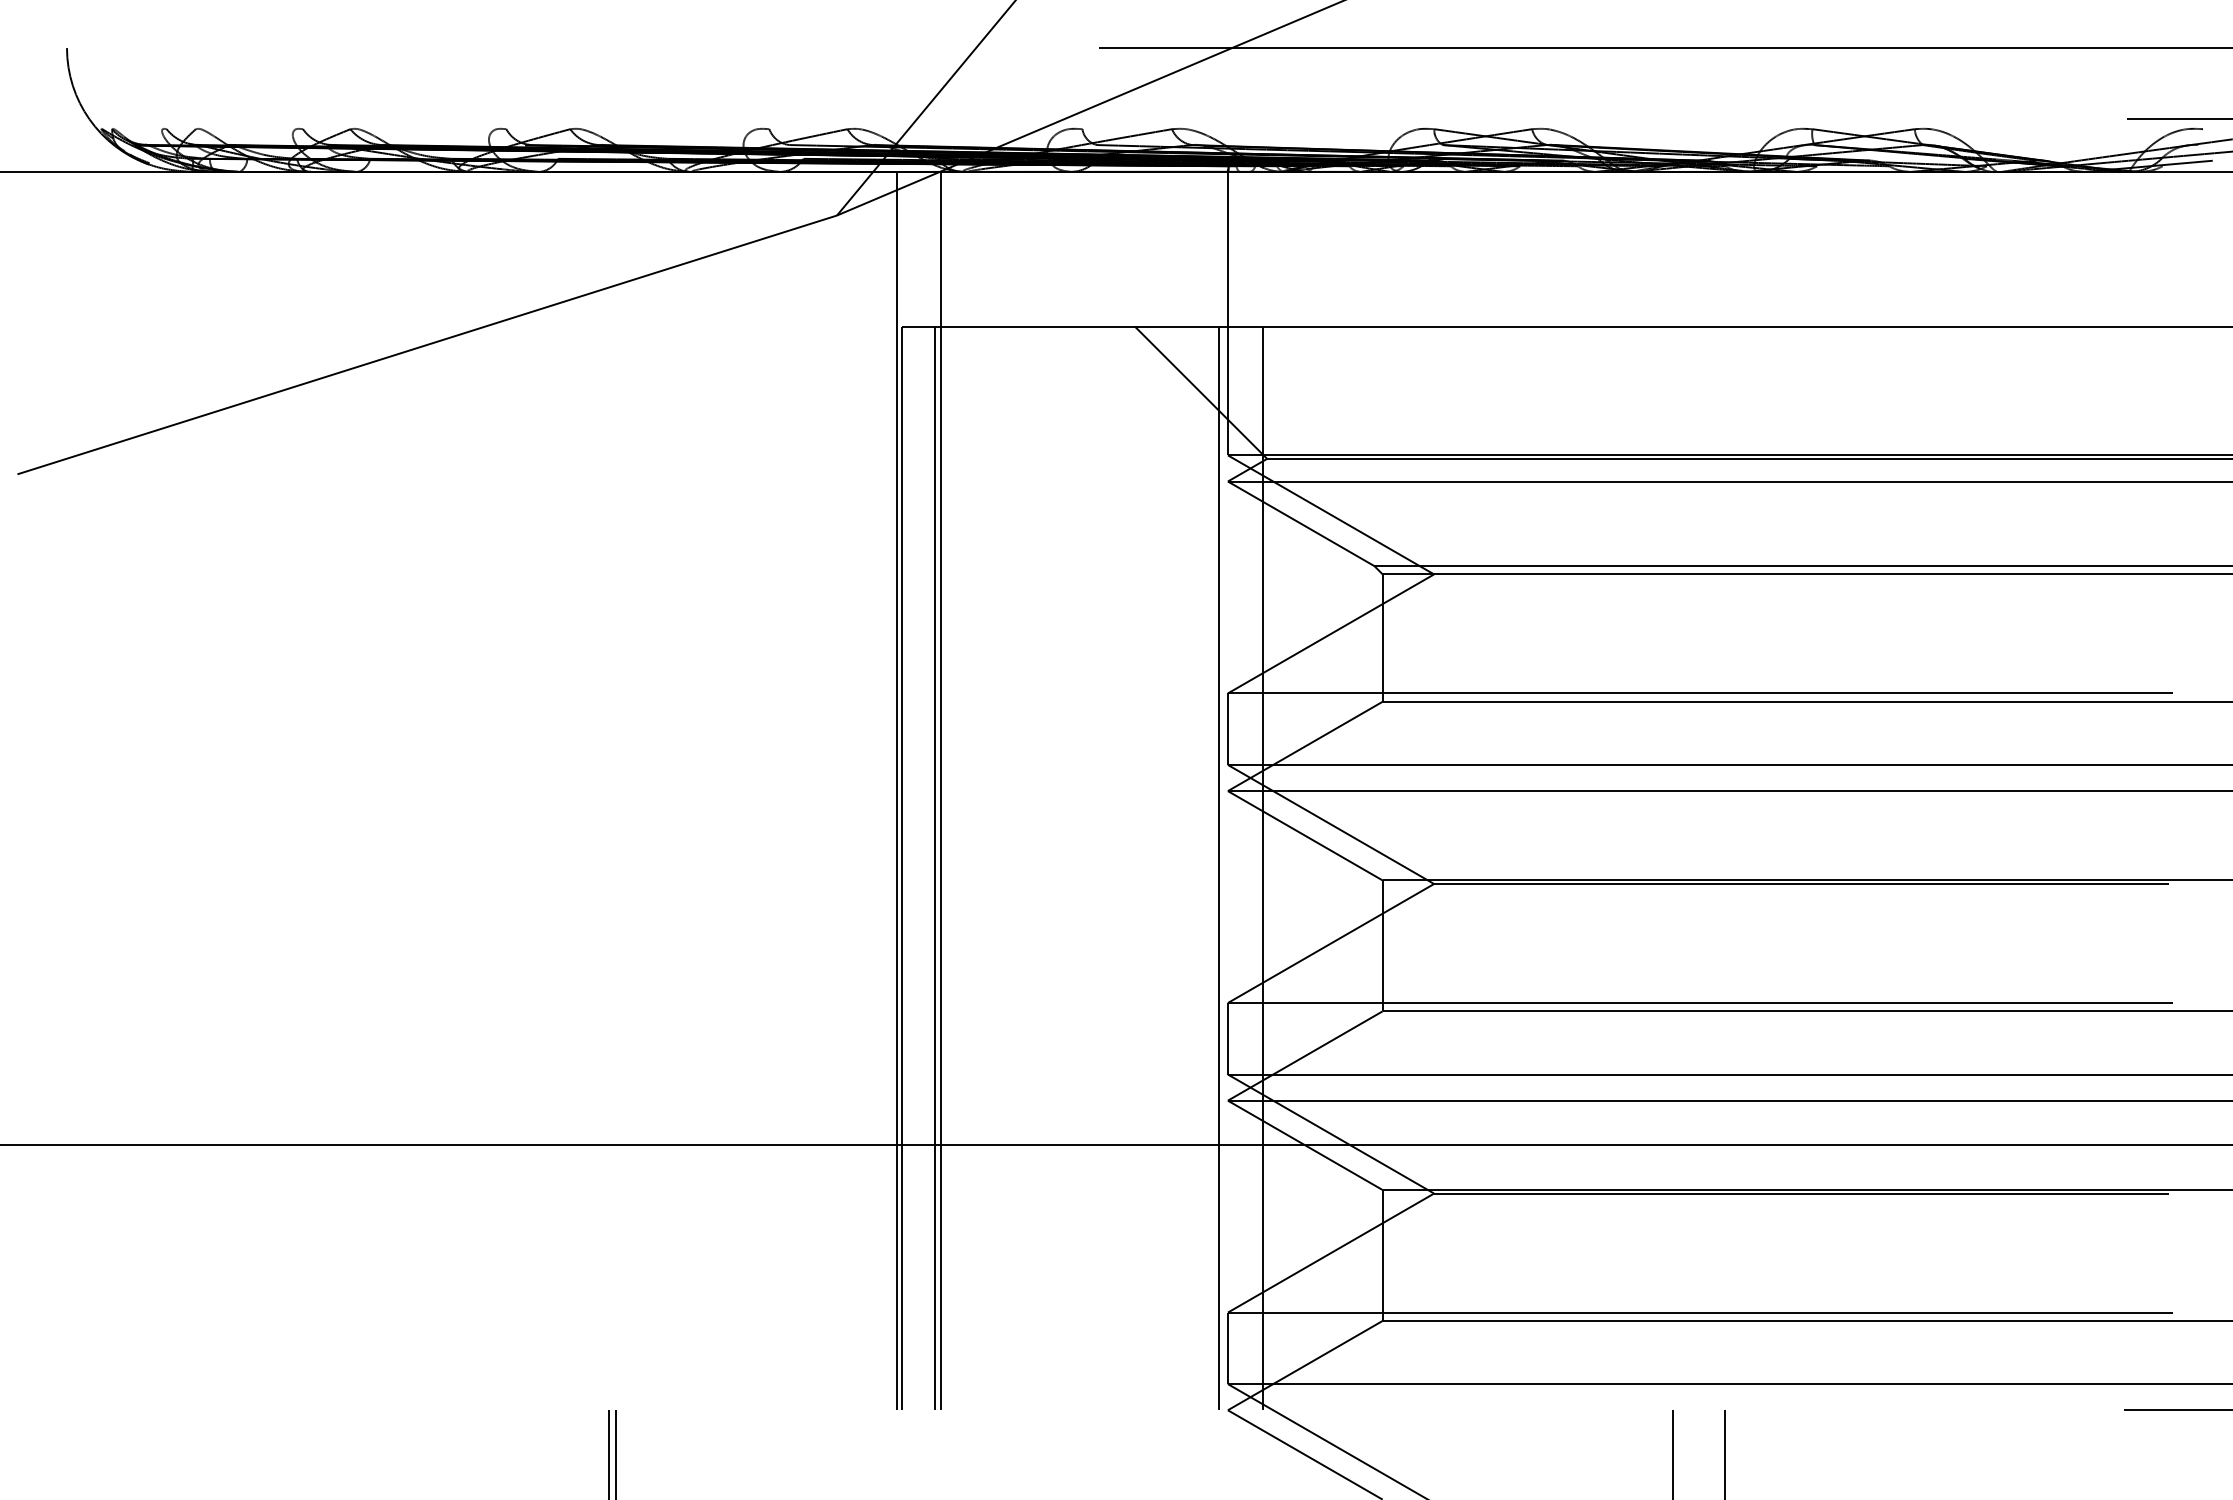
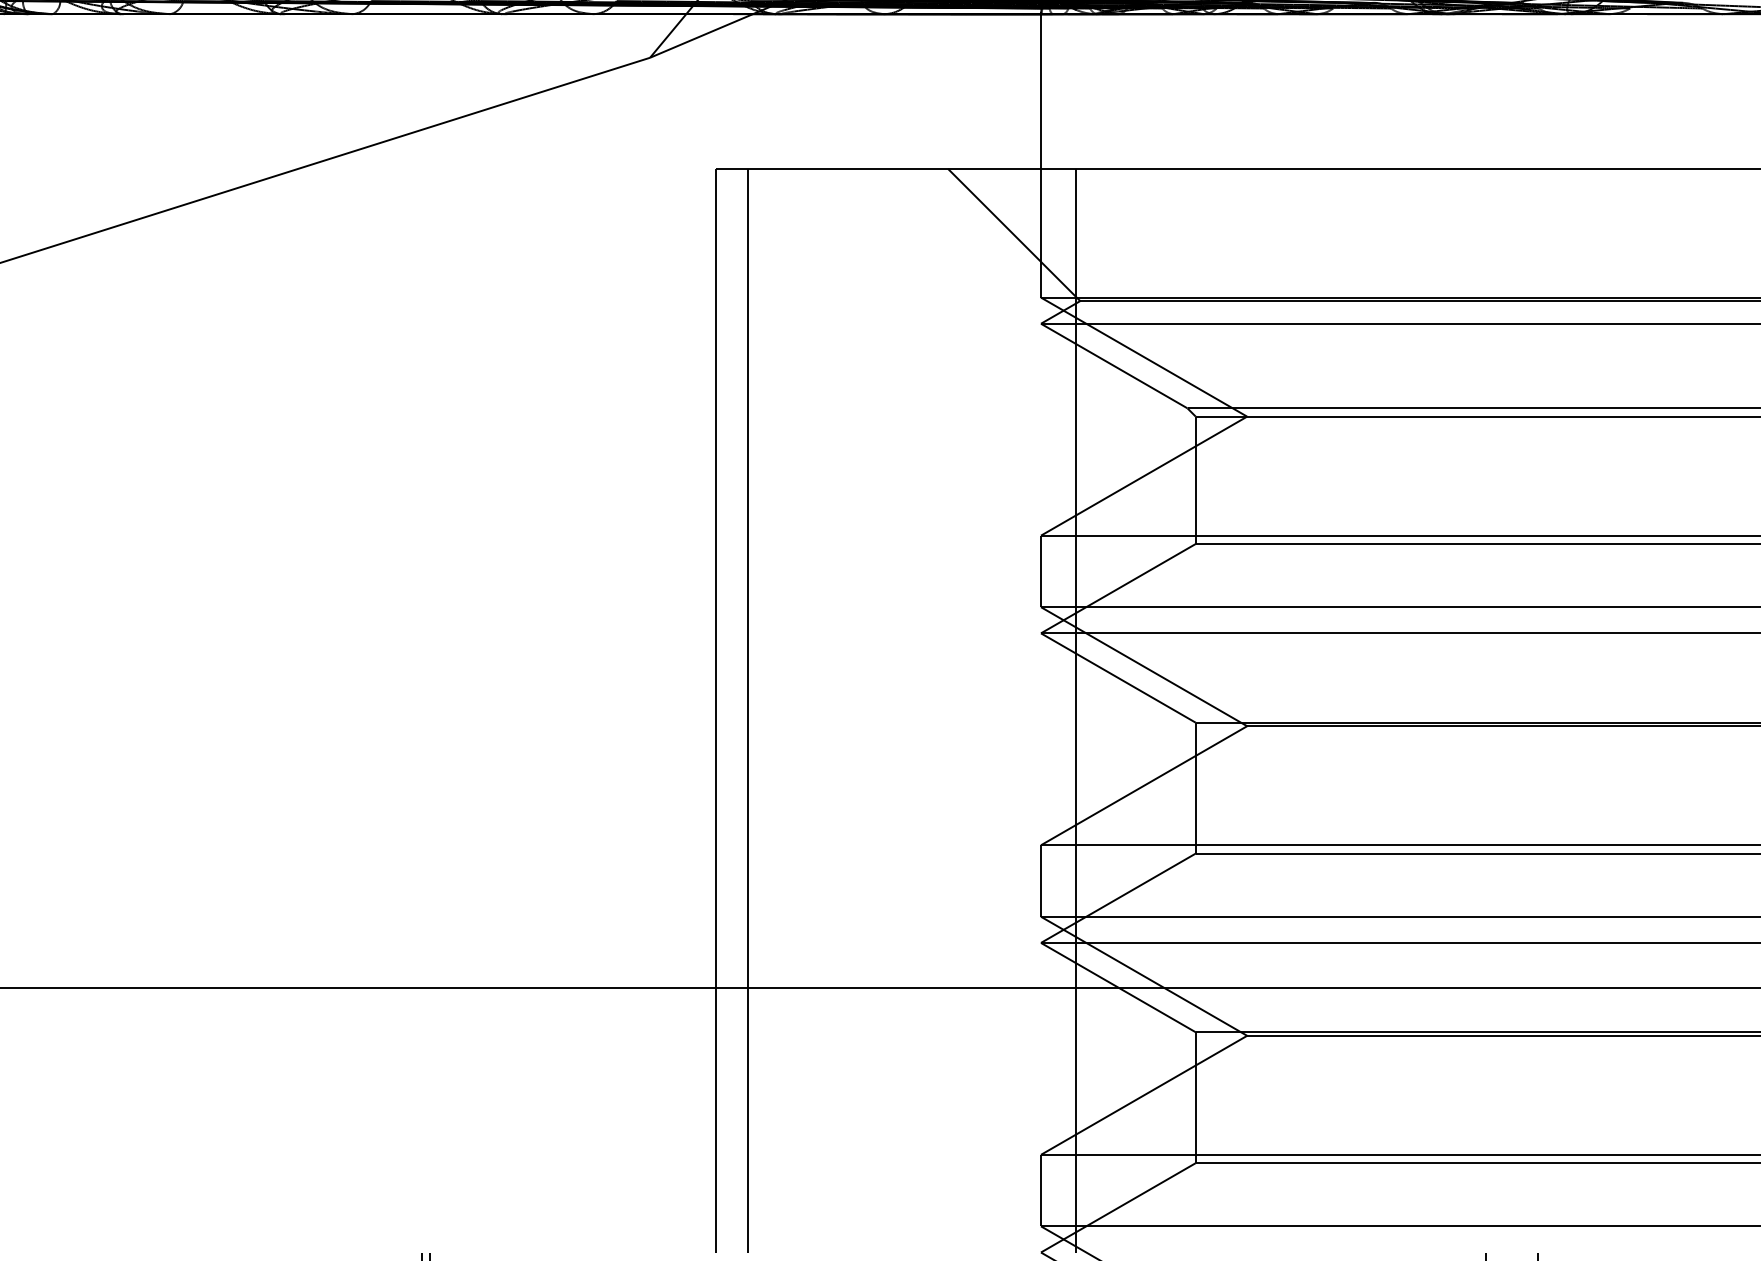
line: (896, 790) -> (709, 632), removed
line: (940, 790) -> (753, 632), removed
line: (1219, 868) -> (1032, 710), removed

